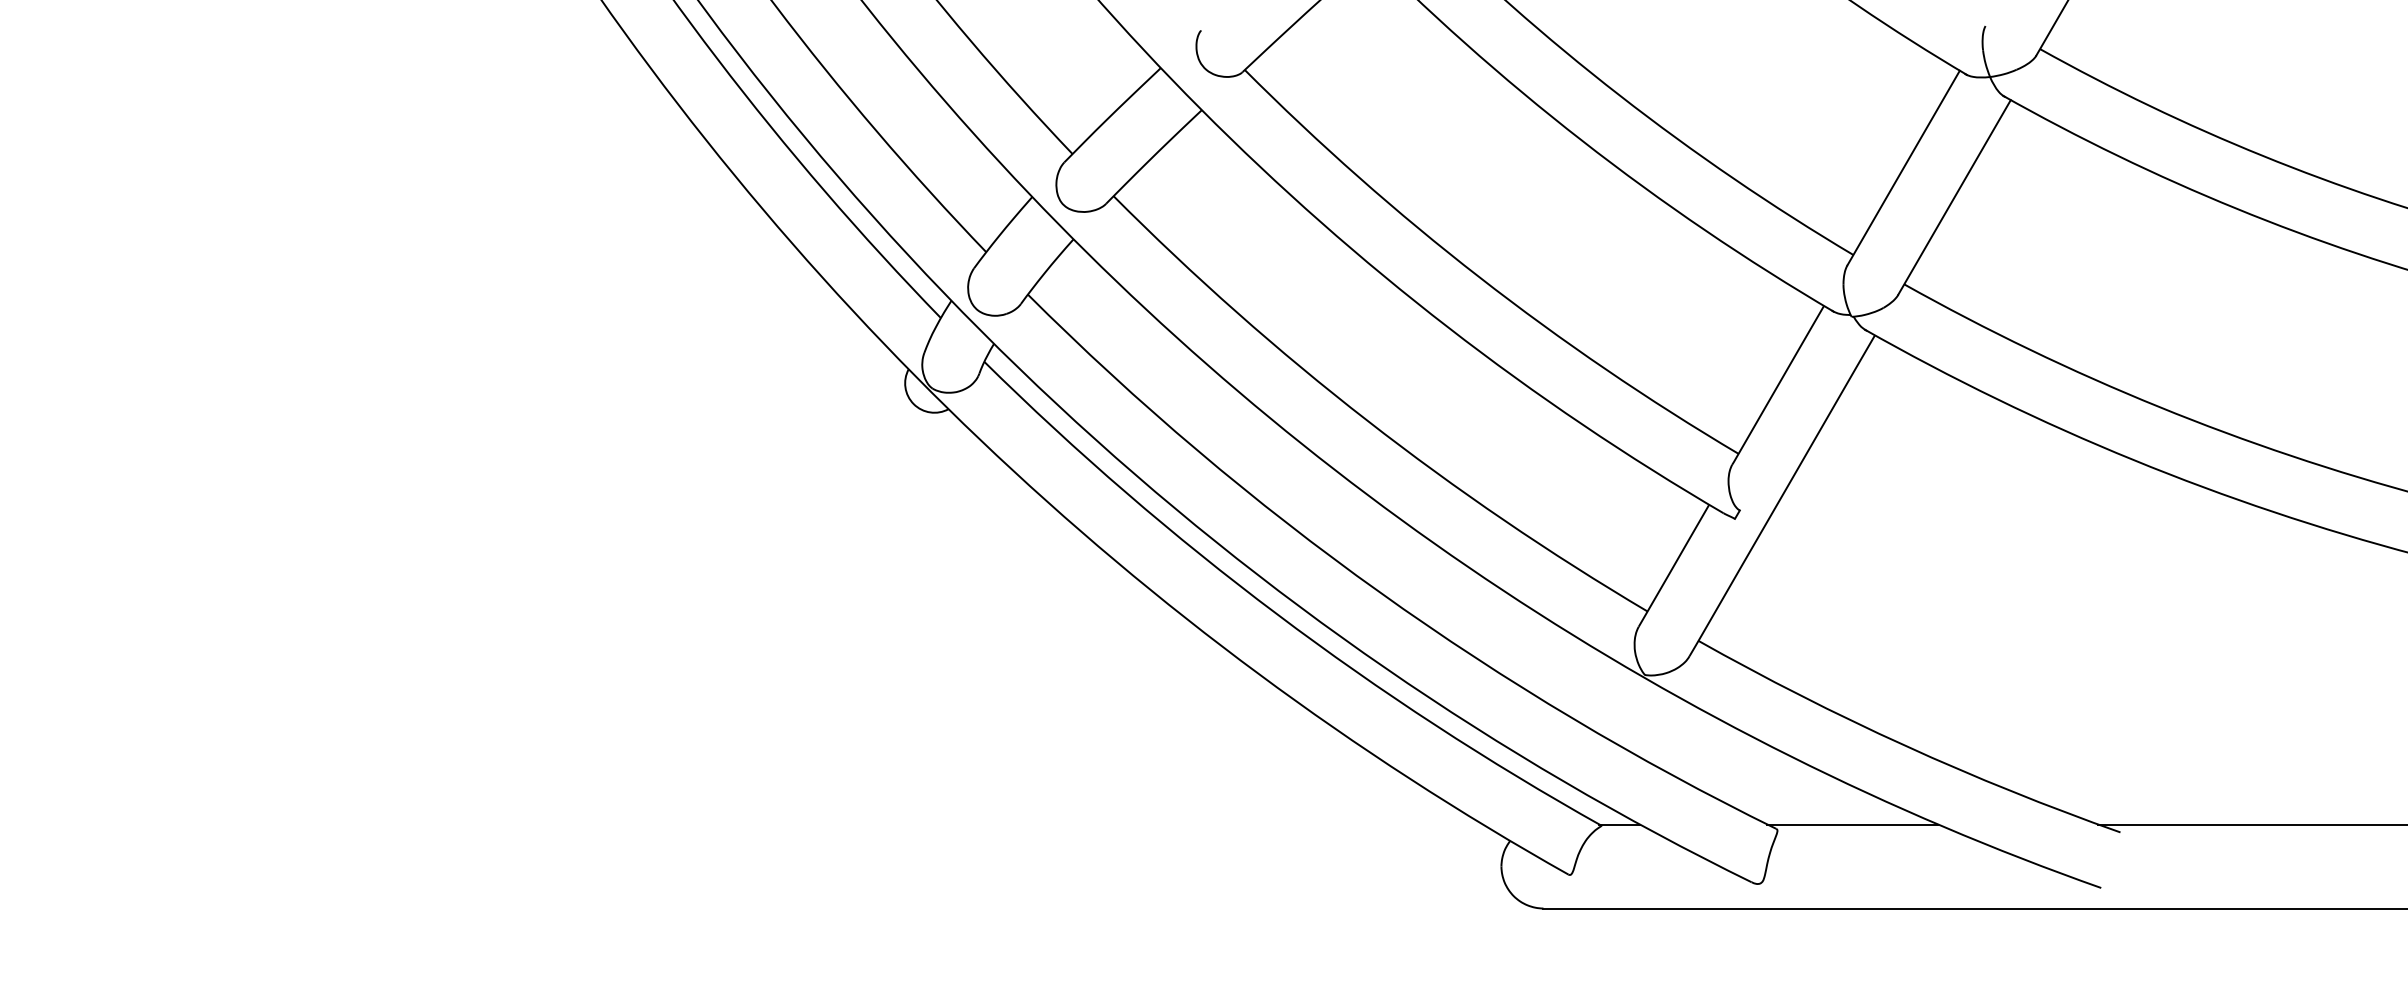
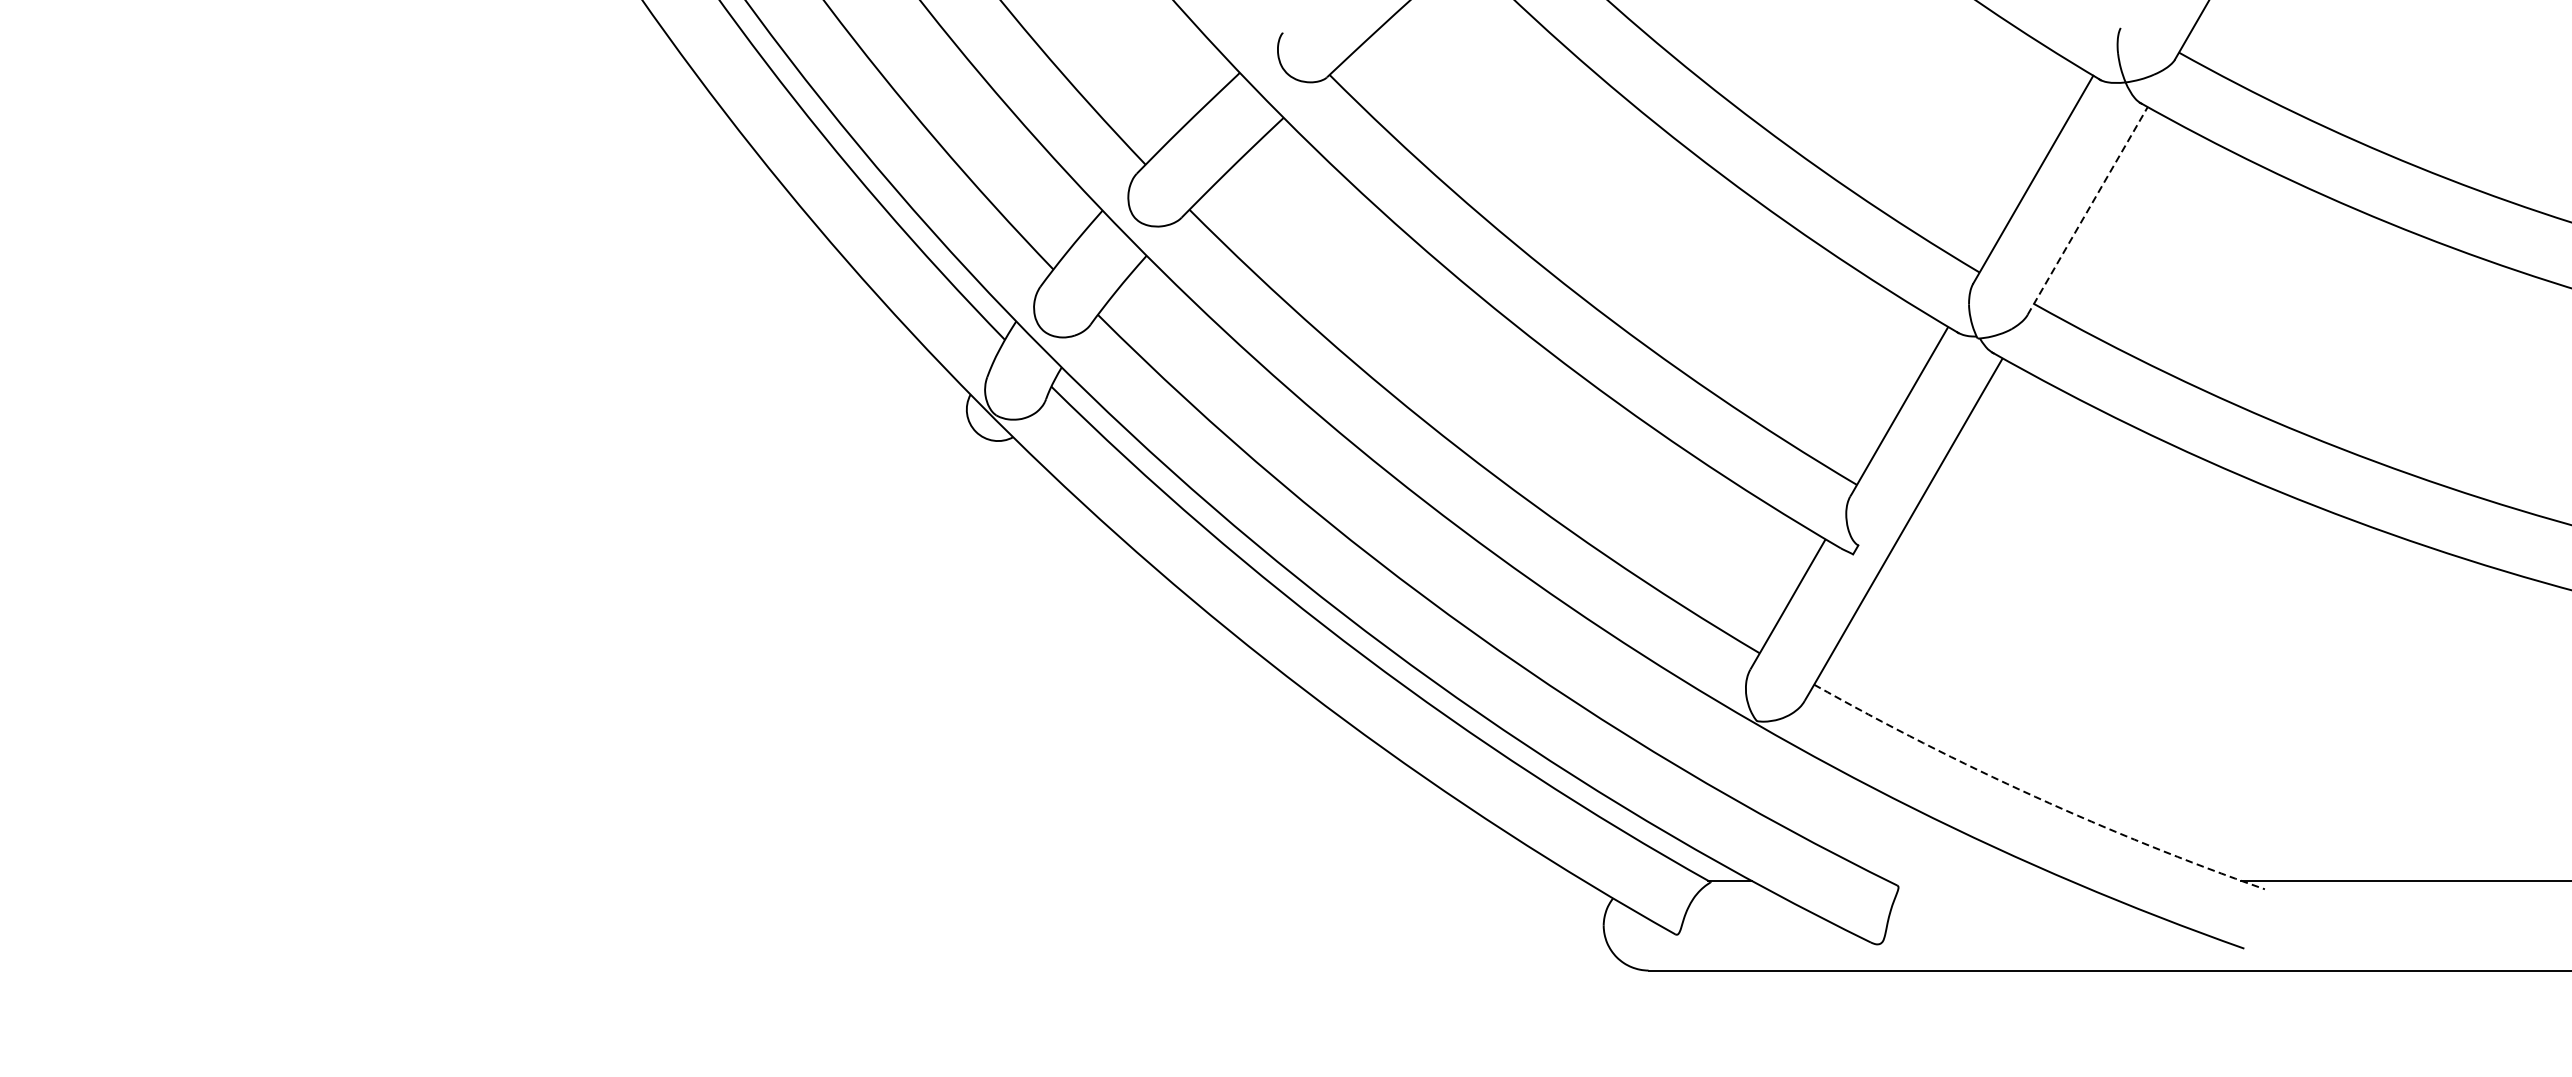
line: (1954, 196) -> (2087, 210), solid -> dashed
arc: (1905, 745) -> (2035, 796), solid -> dashed
line: (1852, 824) -> (1978, 880), removed

